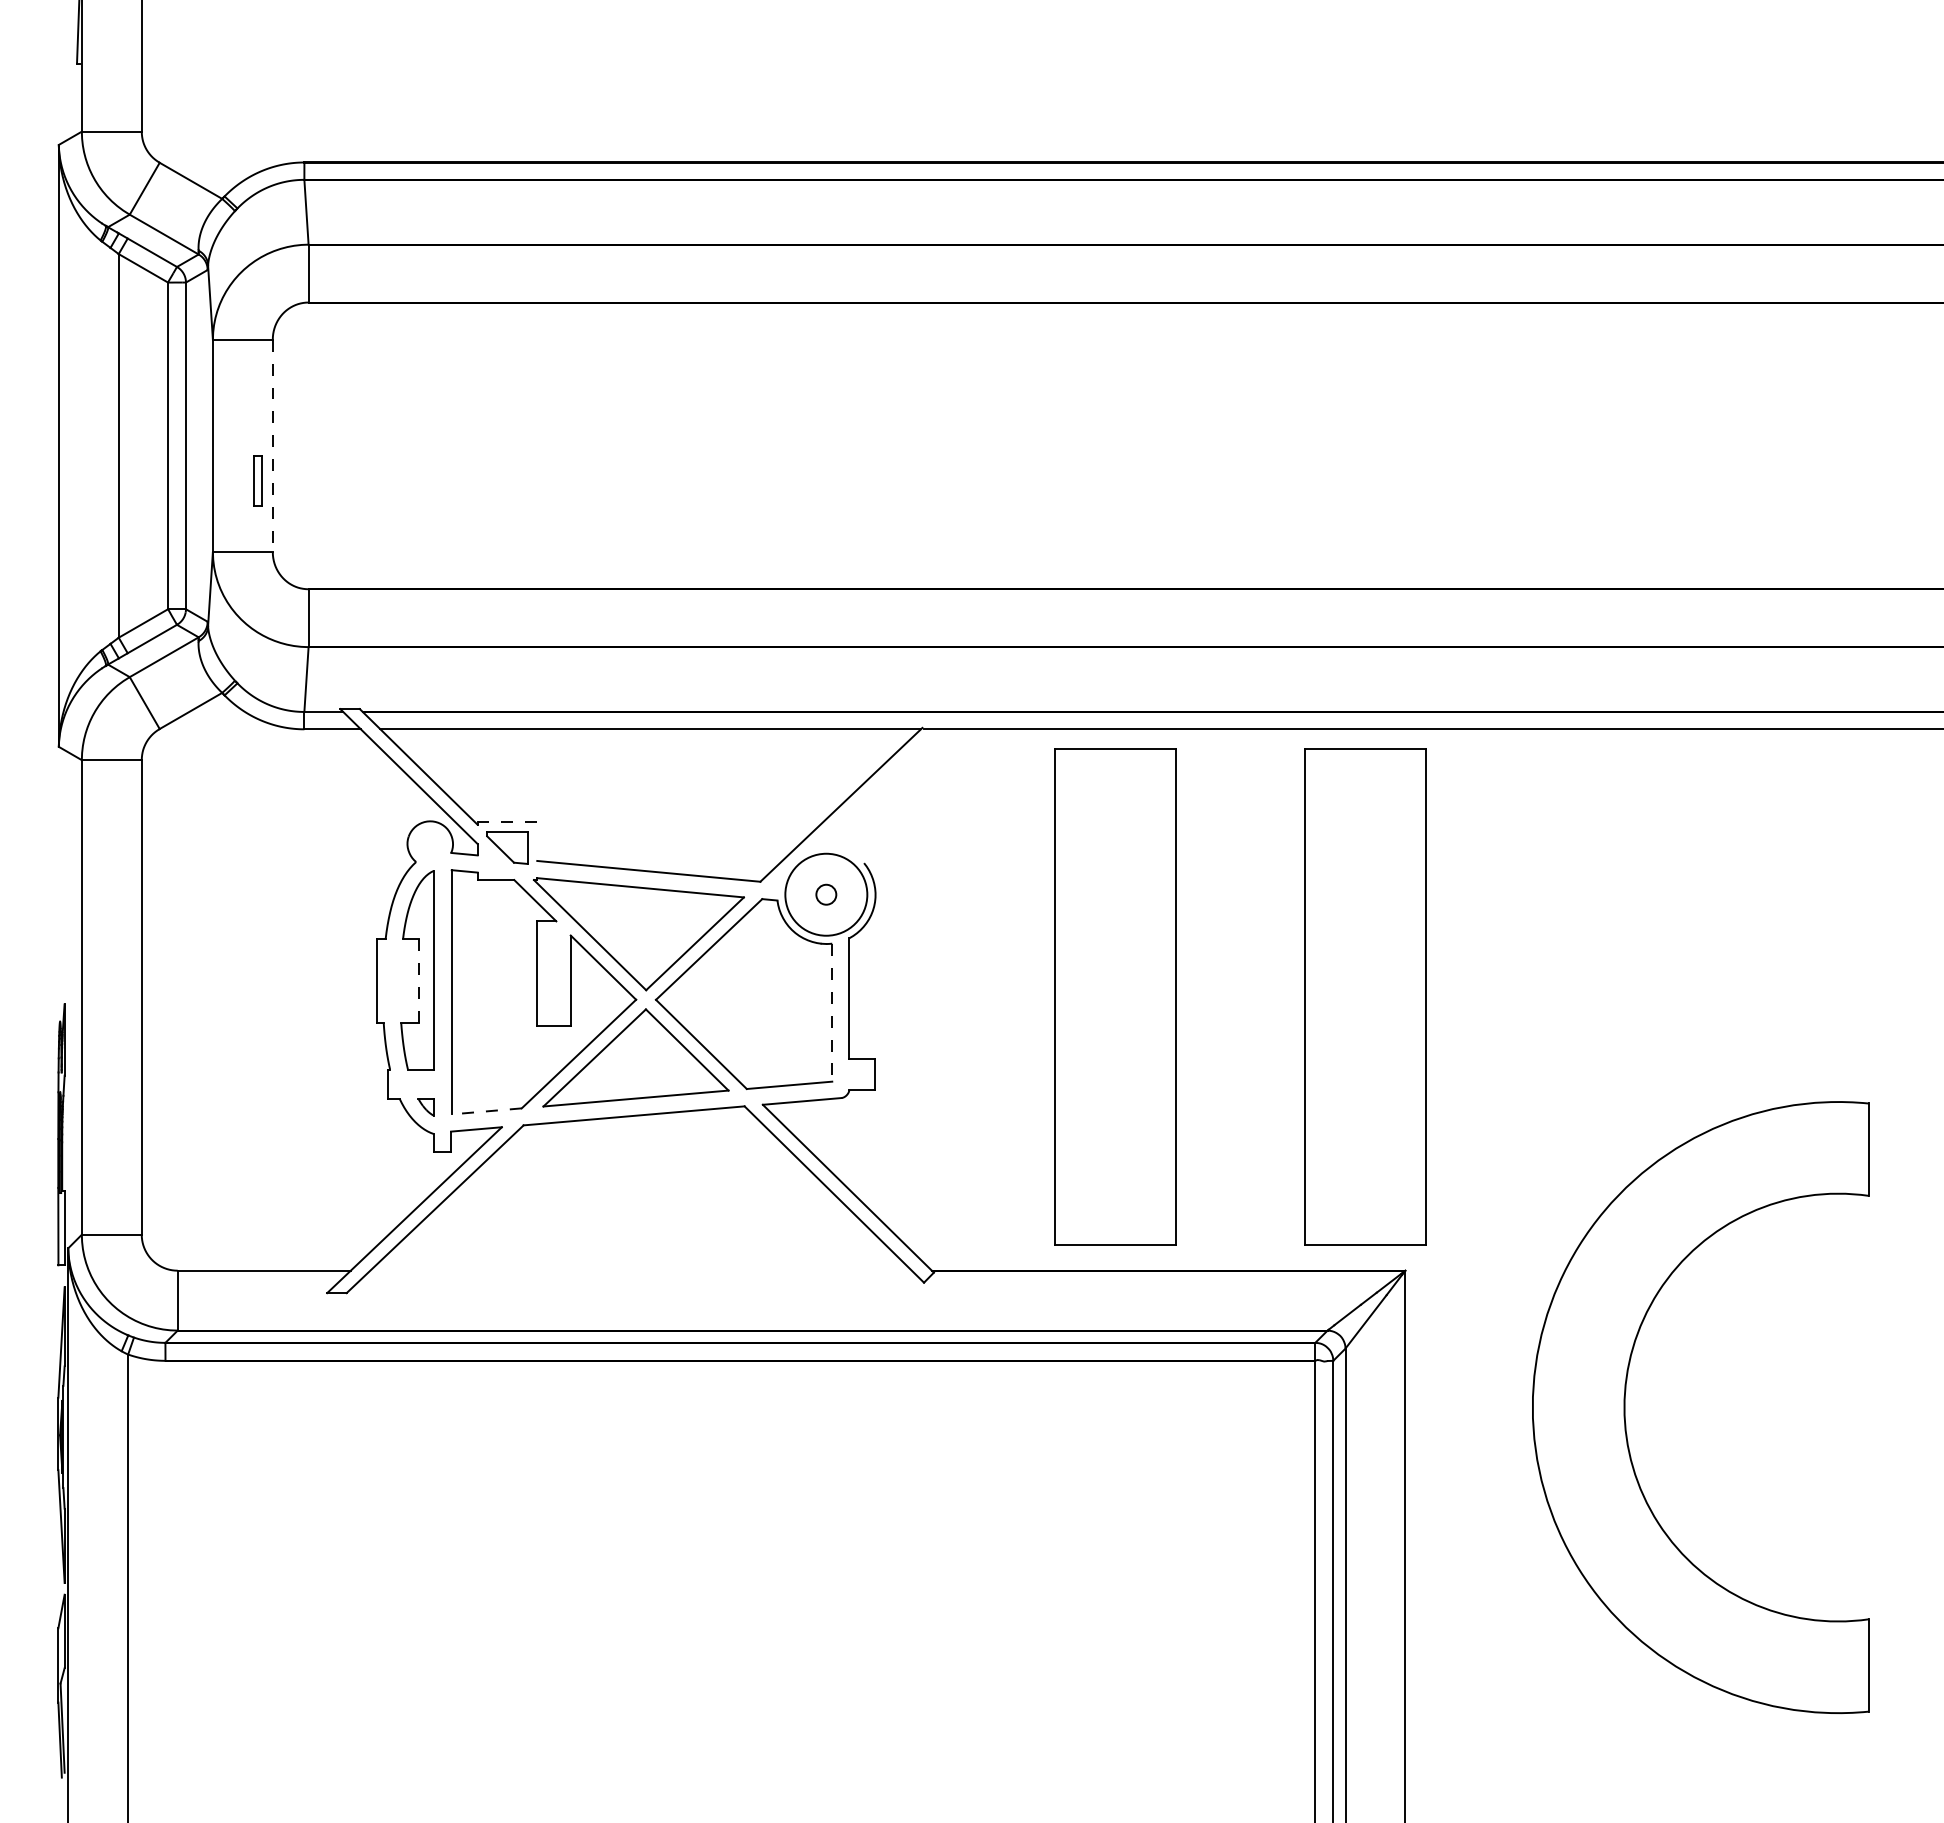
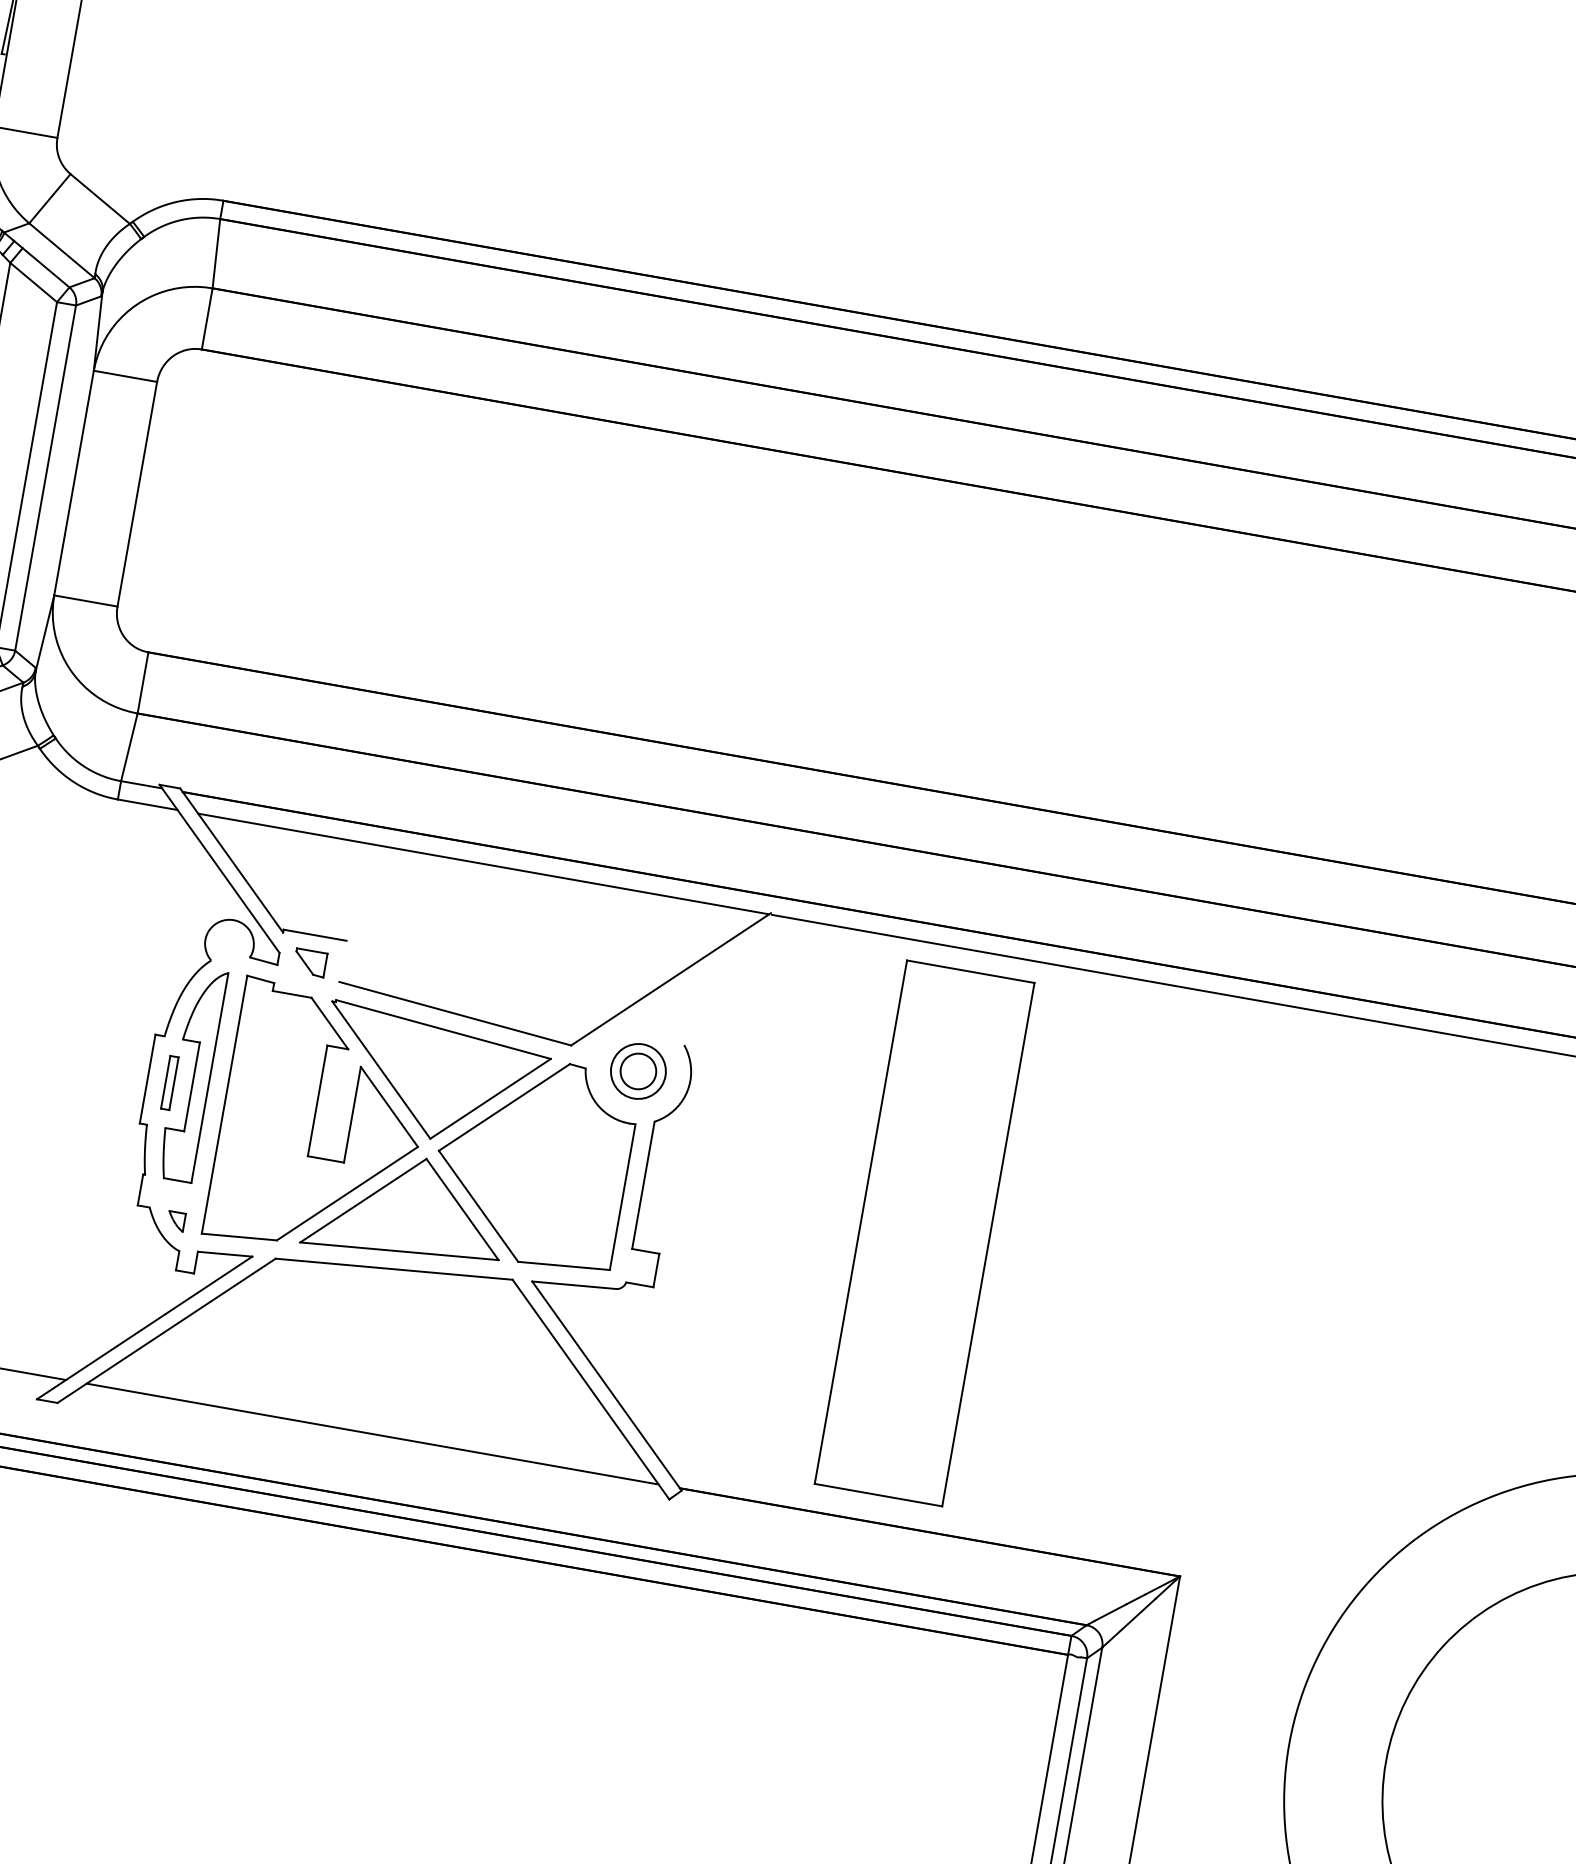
line: (272, 446) -> (136, 494), dashed -> solid
part: (257, 480) -> (169, 1082), moved
line: (507, 822) -> (315, 935), dashed -> solid
part: (507, 848) -> (310, 963), size x0.71
circle: (825, 894) -> (637, 1071), size x0.62
circle: (825, 894) -> (637, 1071), size x1.67
line: (419, 980) -> (192, 1086), dashed -> solid
part: (1365, 996) -> (1188, 1279), removed
line: (832, 1013) -> (622, 1198), dashed -> solid
line: (486, 1111) -> (239, 1237), dashed -> solid
line: (640, 1270) -> (372, 1433), added

